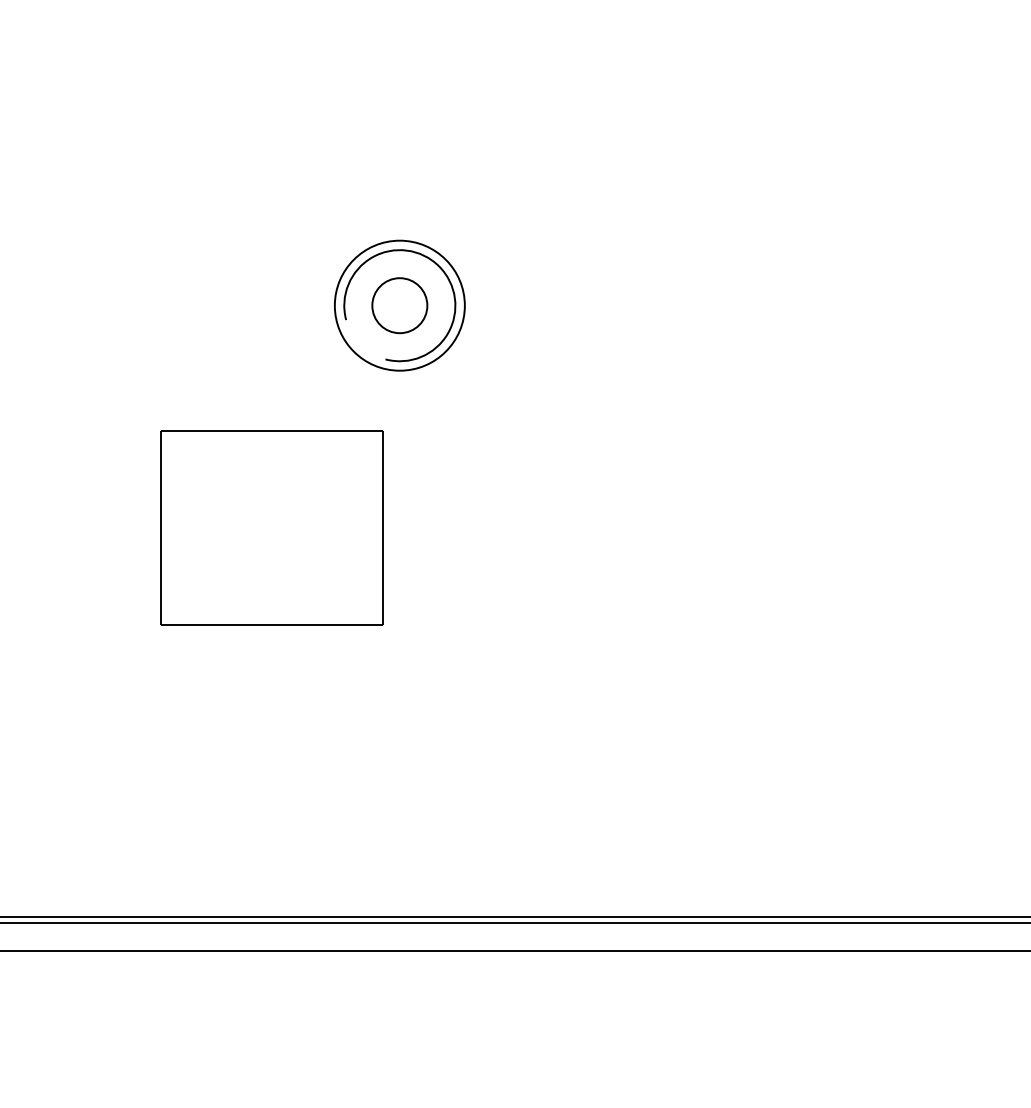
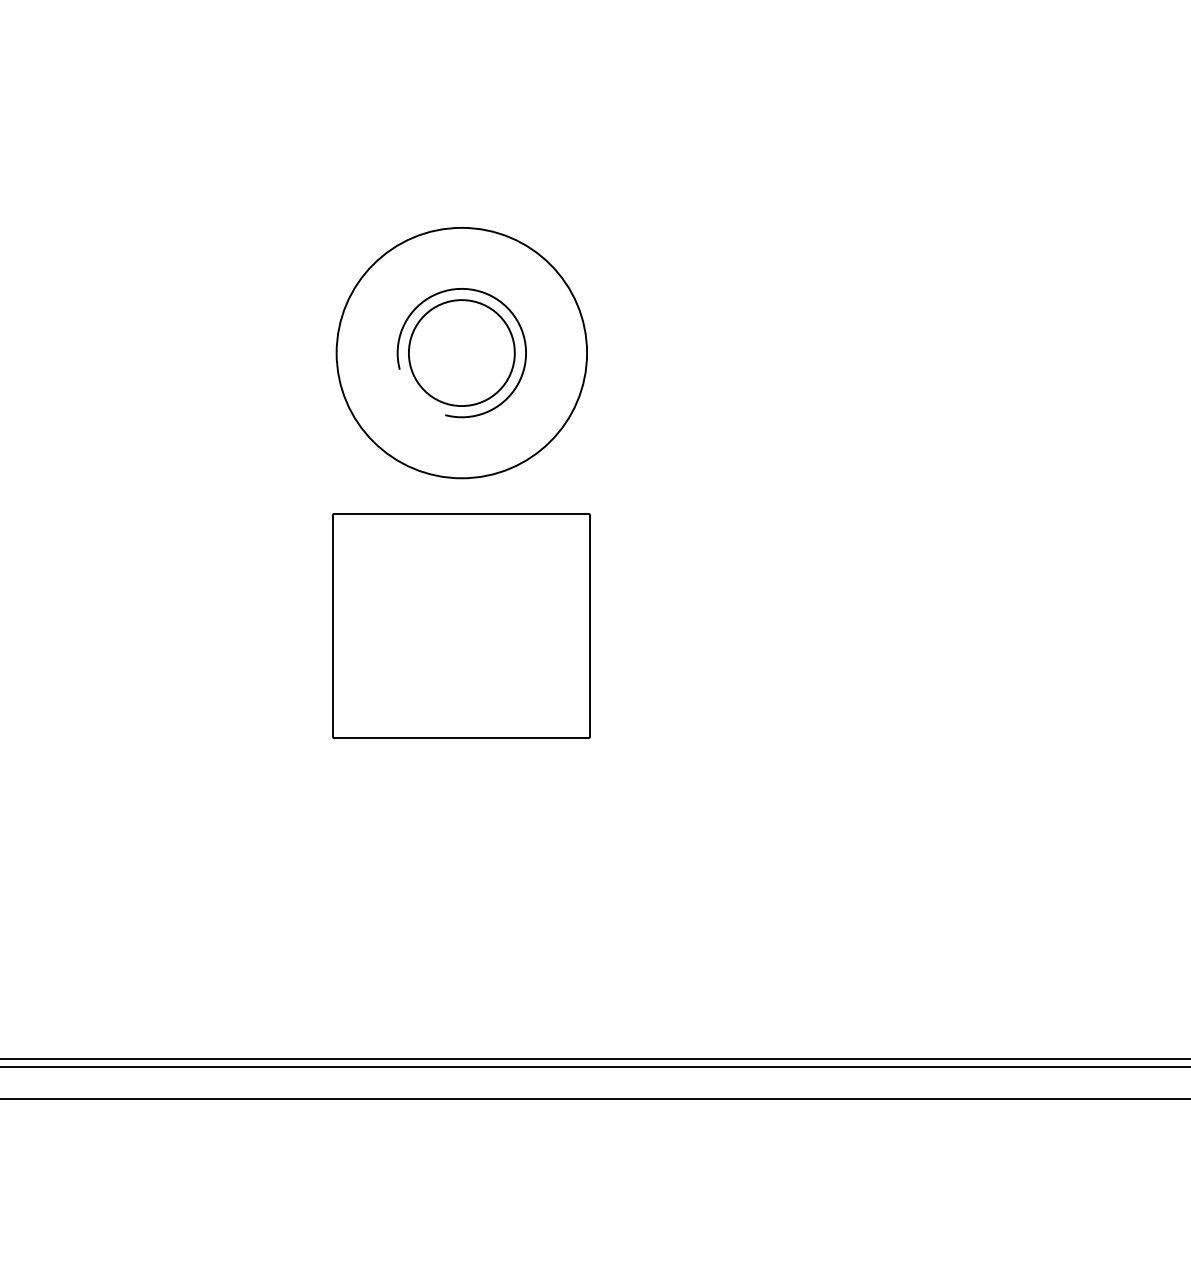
circle: (399, 305) -> (461, 352), size x1.67
circle: (399, 306) -> (461, 353), size x1.67
part: (271, 527) -> (461, 625), moved

